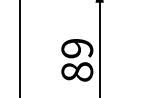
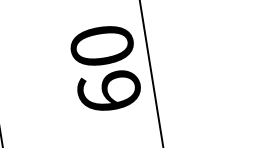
text: (77, 59) -> (106, 67), 89 -> 60

